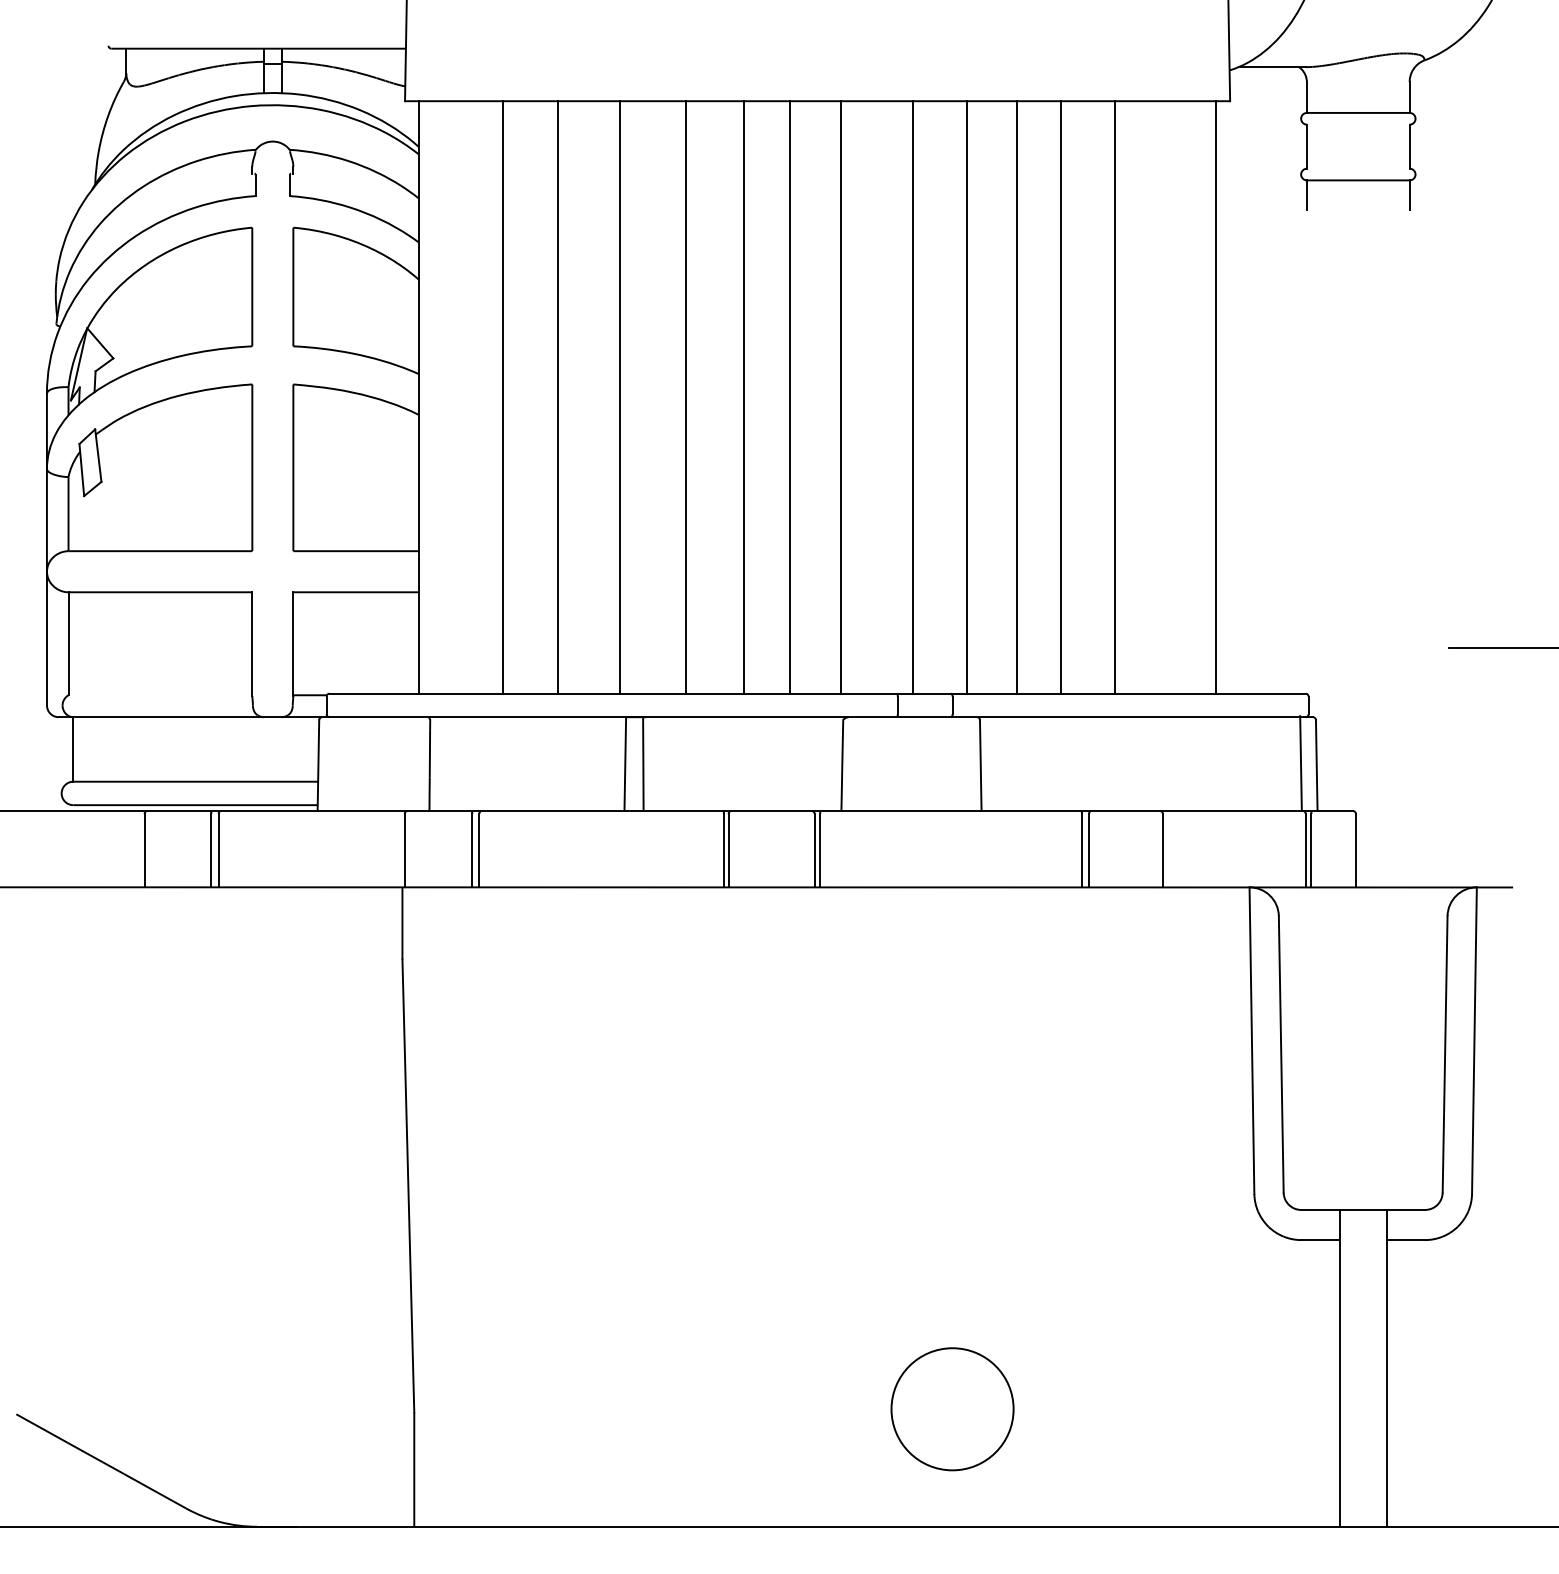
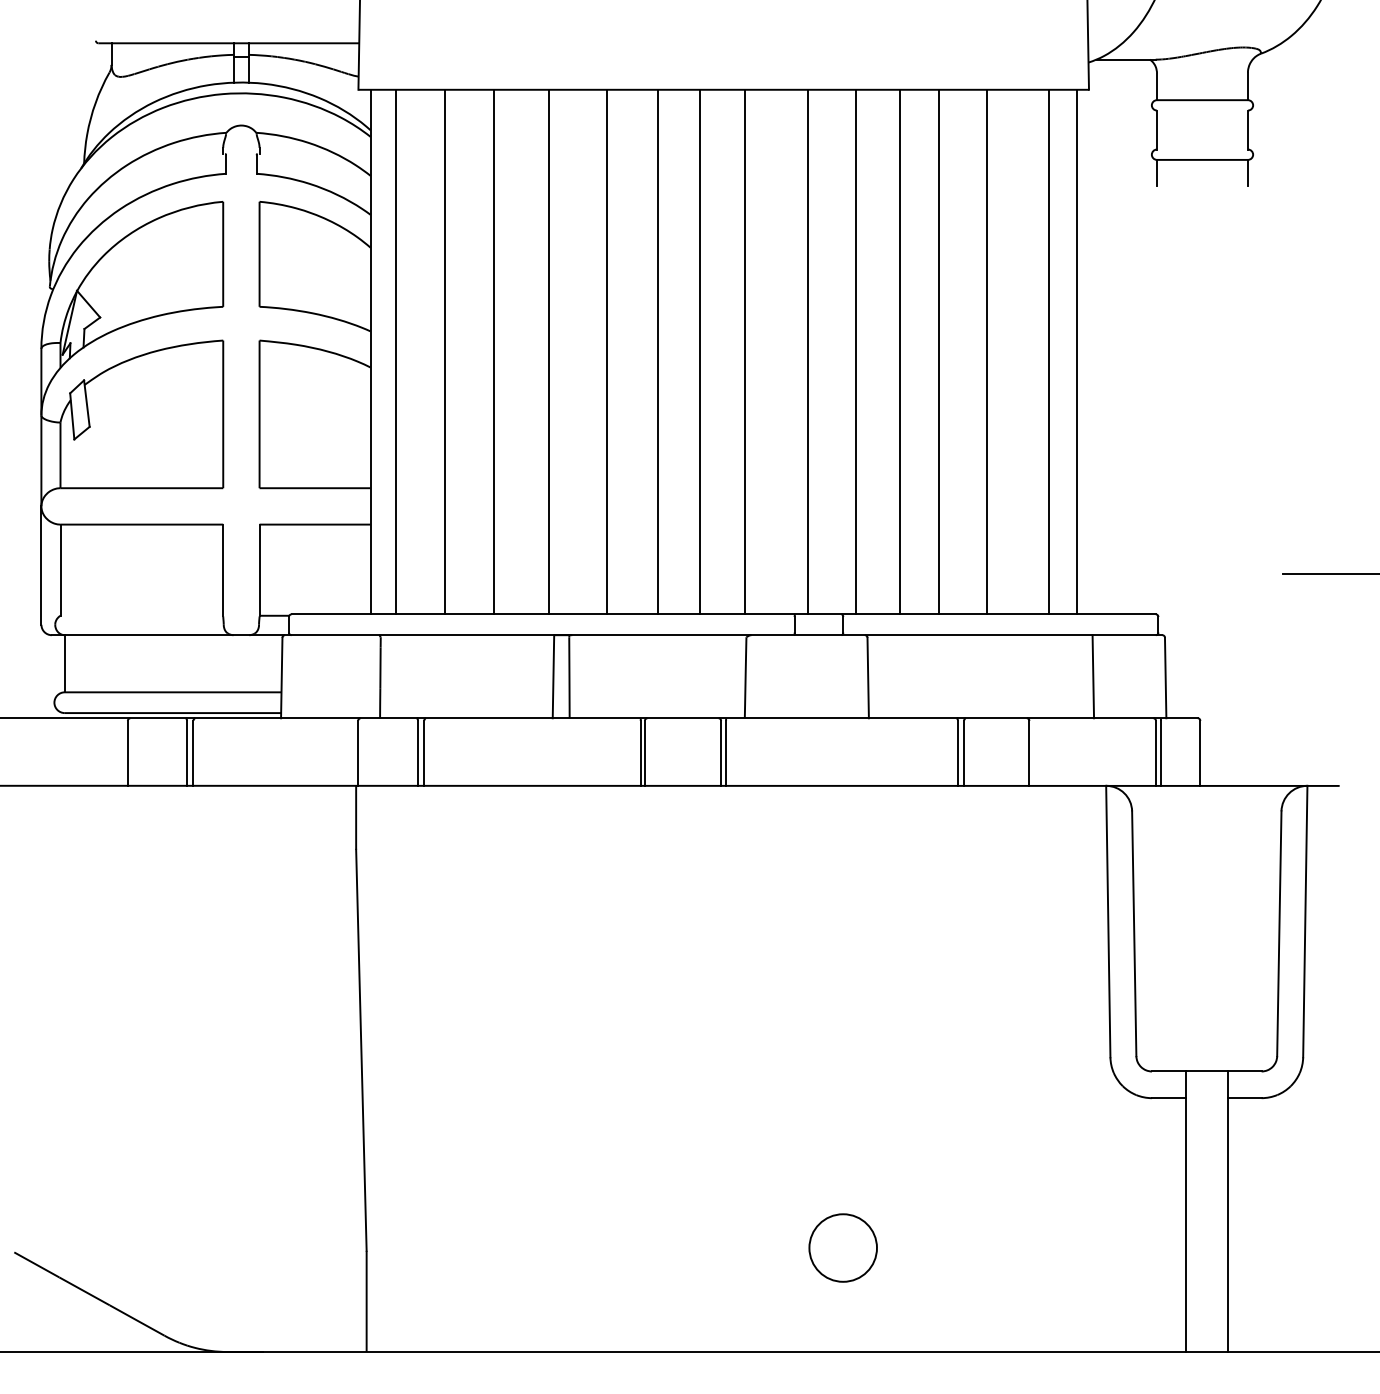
line: (447, 397) -> (396, 352), added
line: (1184, 397) -> (1048, 352), added
line: (1300, 763) -> (1092, 677), moved
circle: (952, 1409) -> (843, 1248), size x0.62

